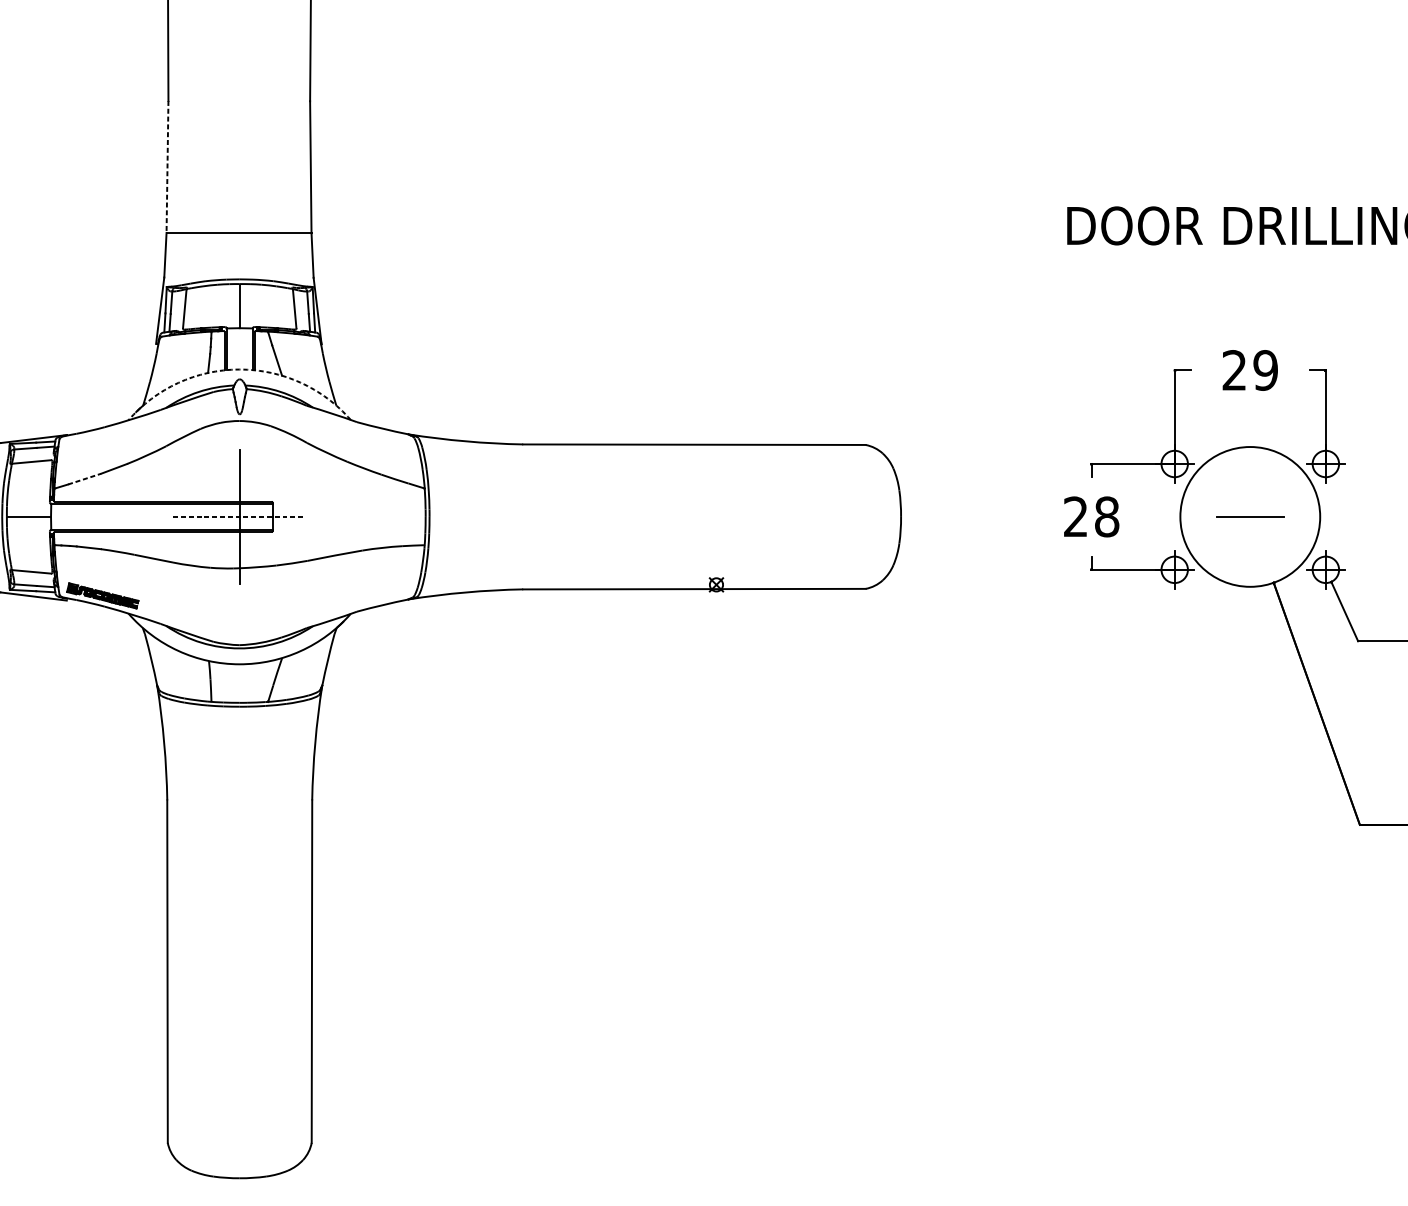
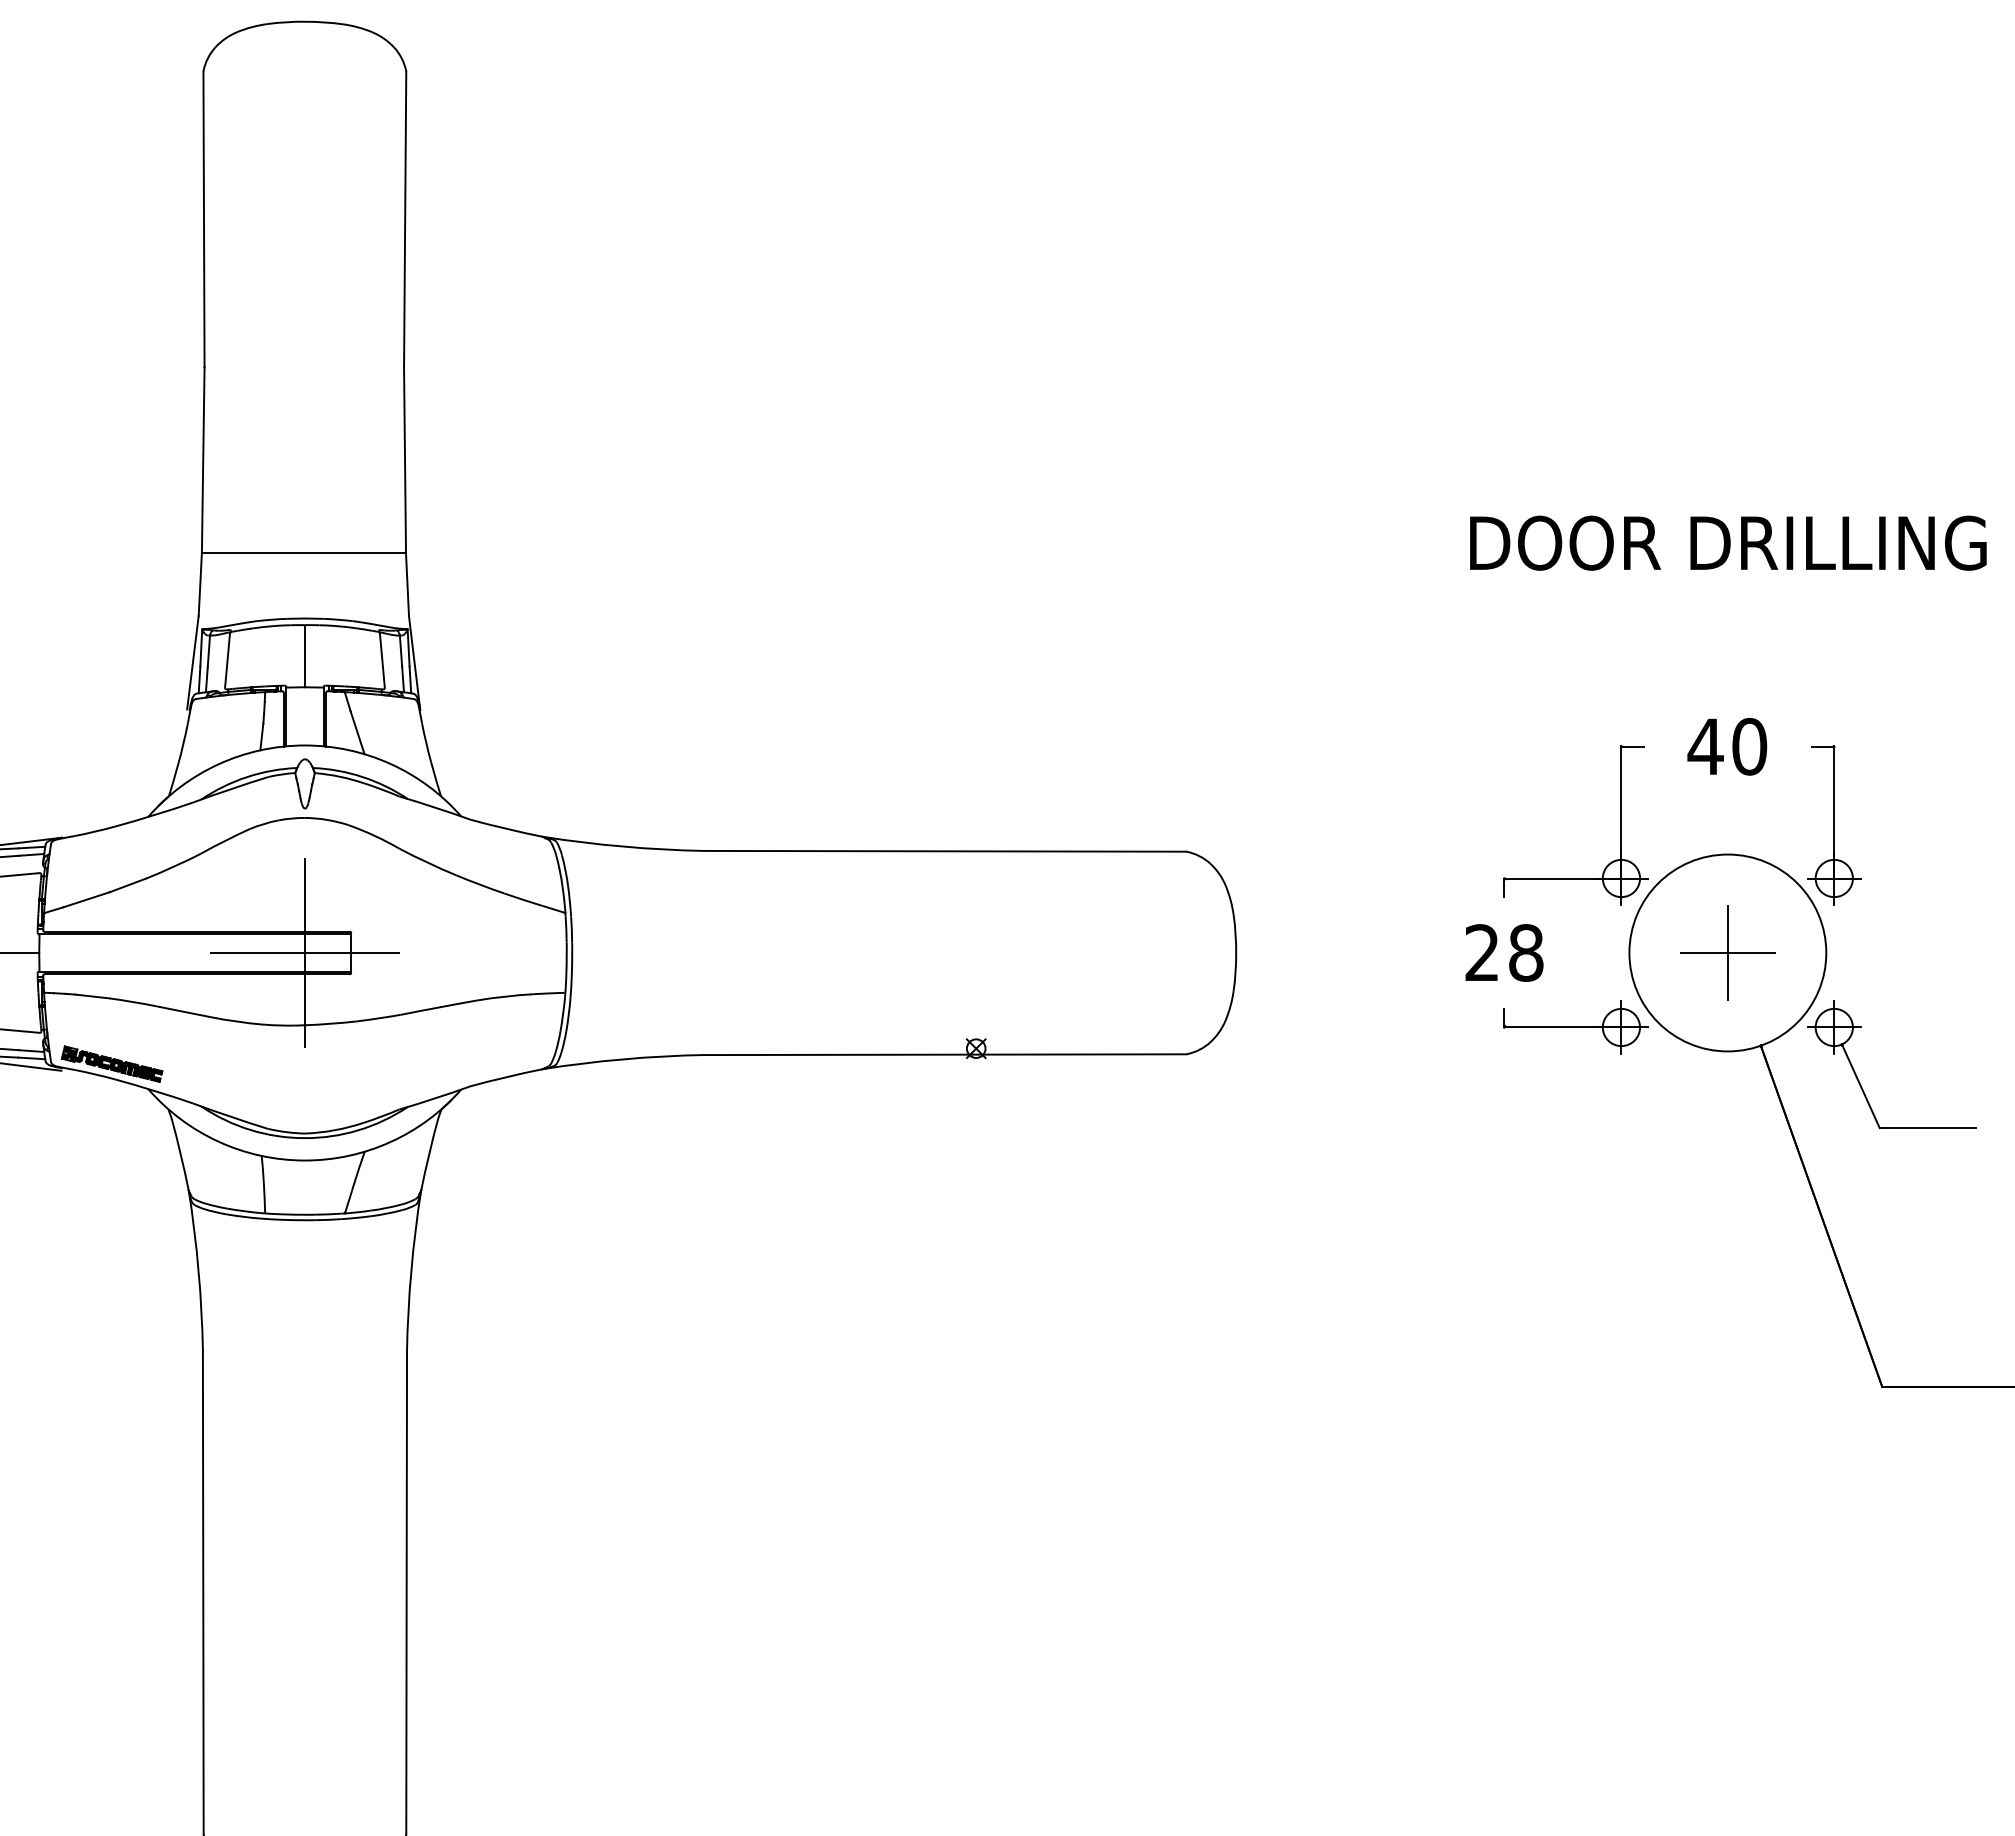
line: (167, 167) -> (203, 460), dashed -> solid
arc: (239, 369) -> (304, 745), dashed -> solid
text: (1250, 370) -> (1727, 746), 29 -> 40
line: (84, 478) -> (86, 899), dashed -> solid
line: (1250, 516) -> (1727, 952), added
line: (239, 517) -> (304, 953), dashed -> solid

